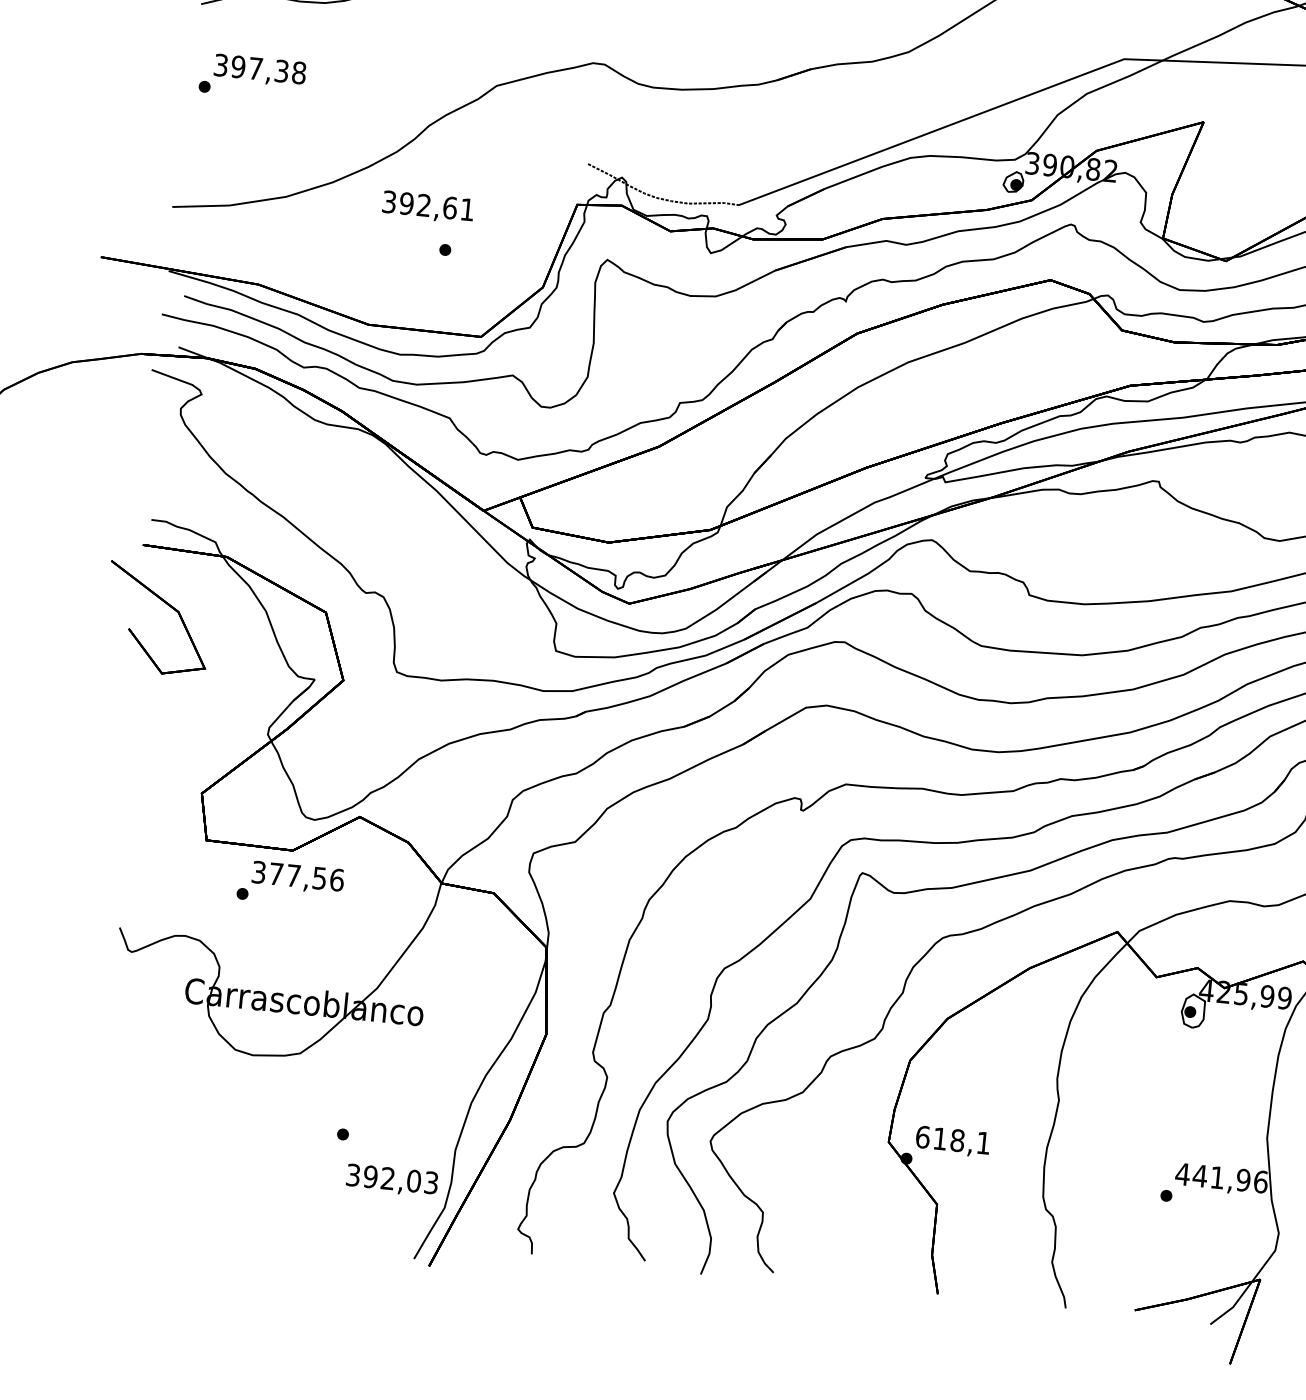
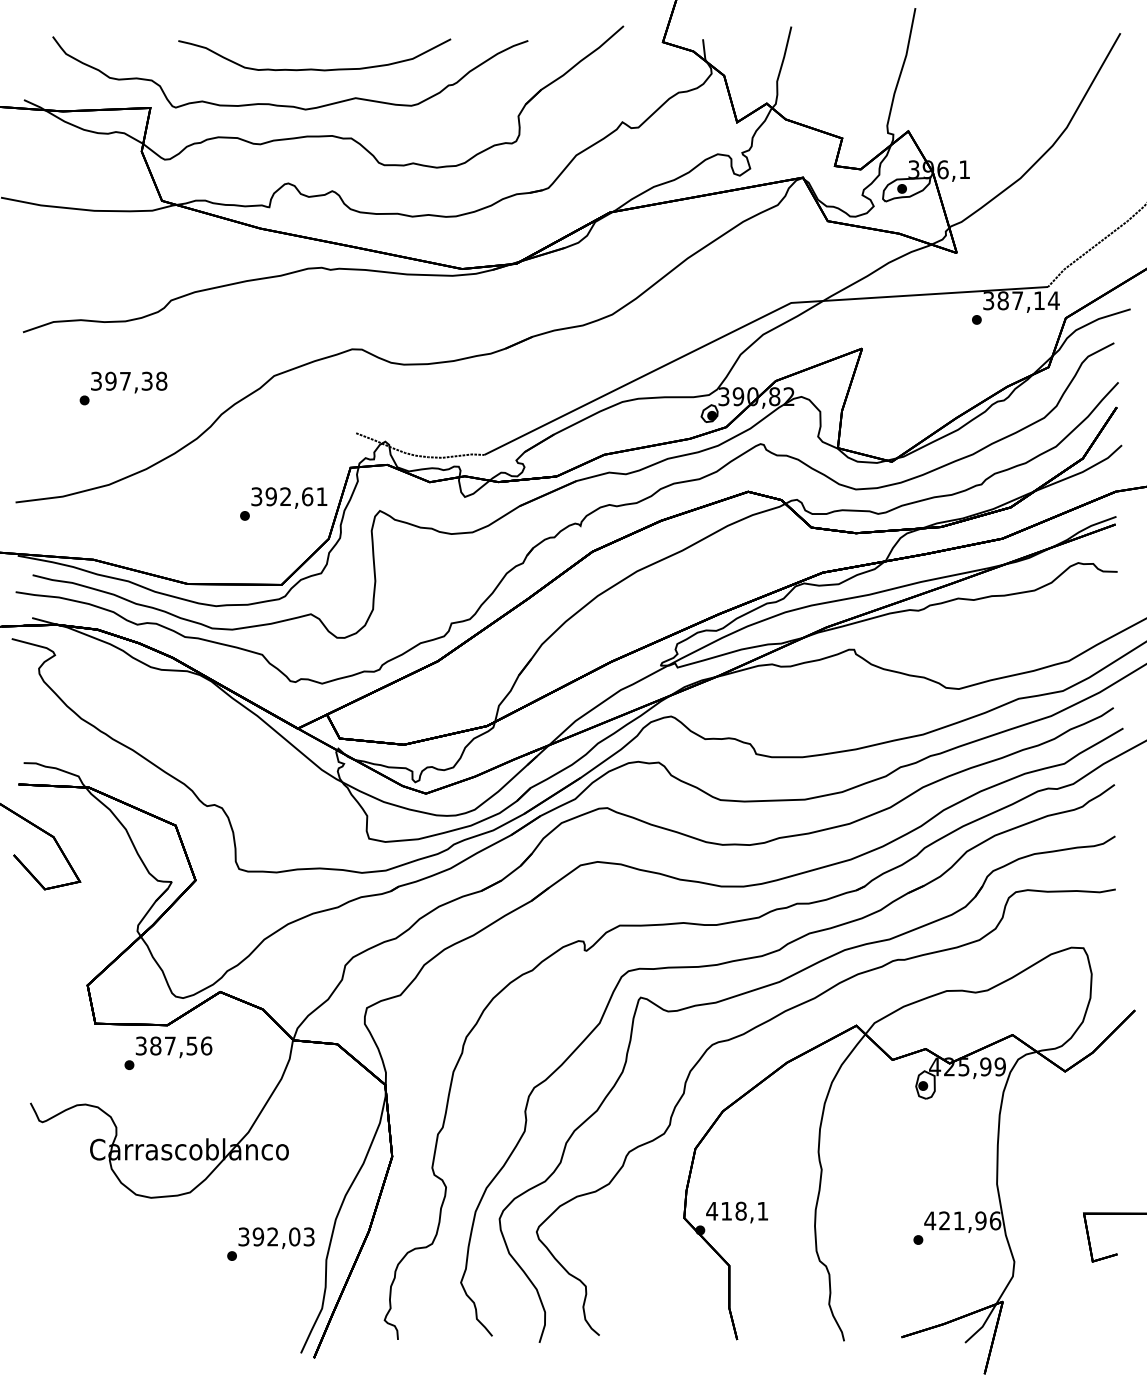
text: (252, 77) -> (123, 388), moved
text: (428, 206) -> (289, 497), moved
text: (276, 873) -> (155, 1045), 377,56 -> 387,56
text: (923, 1136) -> (712, 1210), 618,1 -> 418,1
text: (1199, 1175) -> (944, 1220), 441,96 -> 421,96
text: (392, 1180) -> (276, 1238), moved

